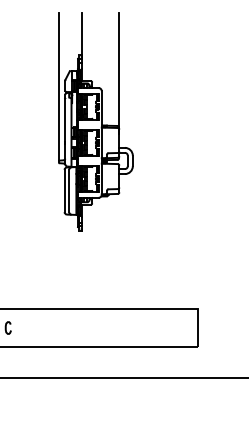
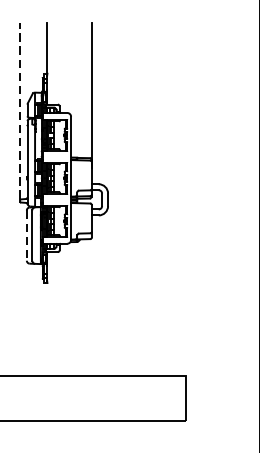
line: (58, 86) -> (19, 111), solid -> dashed
line: (64, 191) -> (26, 236), solid -> dashed

